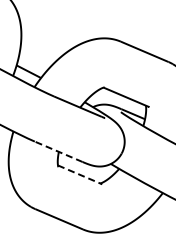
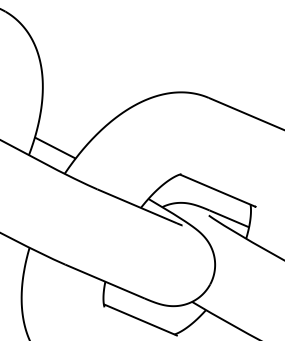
line: (58, 151) -> (104, 281), dashed -> solid
line: (80, 175) -> (141, 321), dashed -> solid

